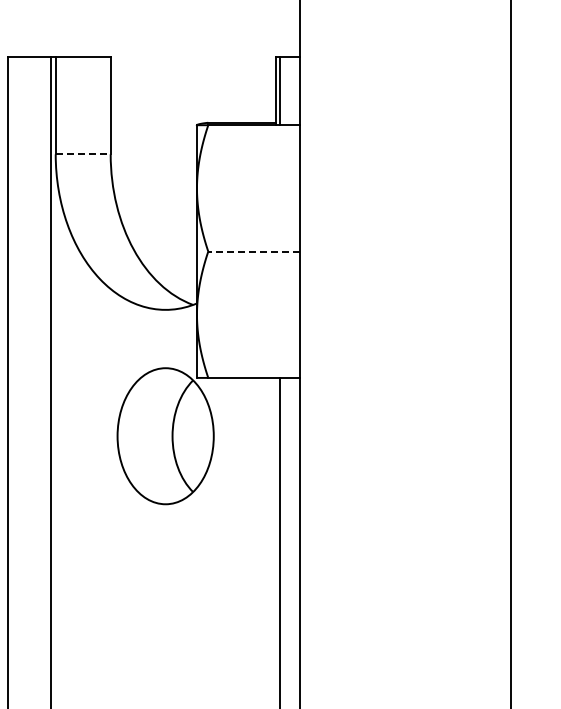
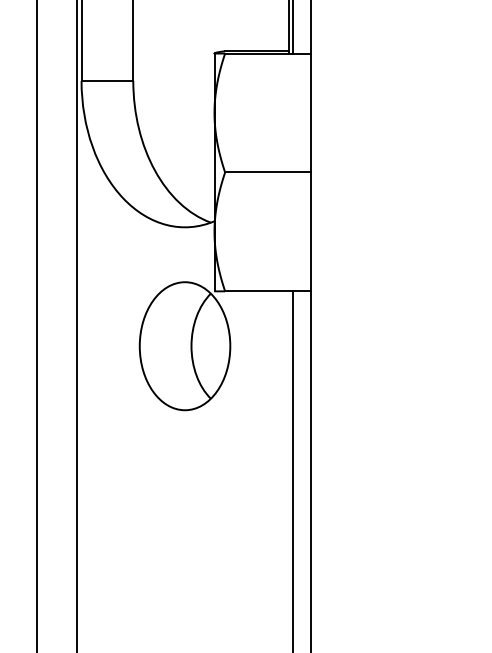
line: (83, 154) -> (107, 81), dashed -> solid
line: (254, 251) -> (268, 172), dashed -> solid

